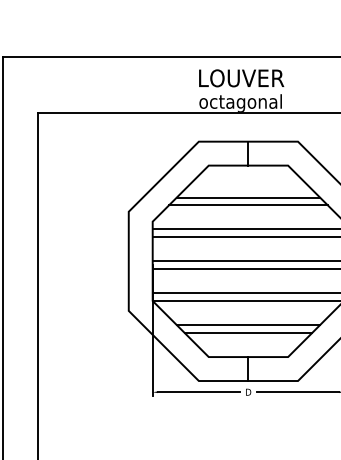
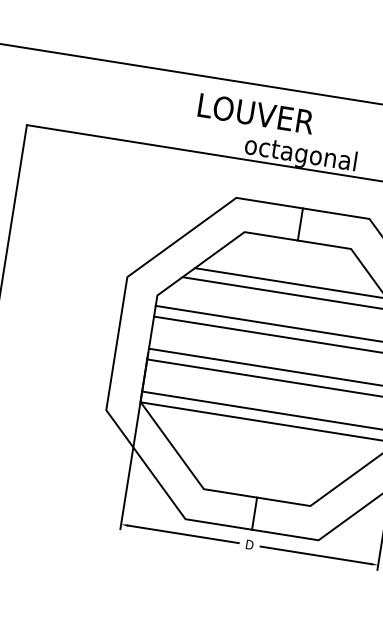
text: (241, 78) -> (256, 114), moved
line: (248, 325) -> (263, 455), removed
line: (248, 333) -> (262, 465), removed

